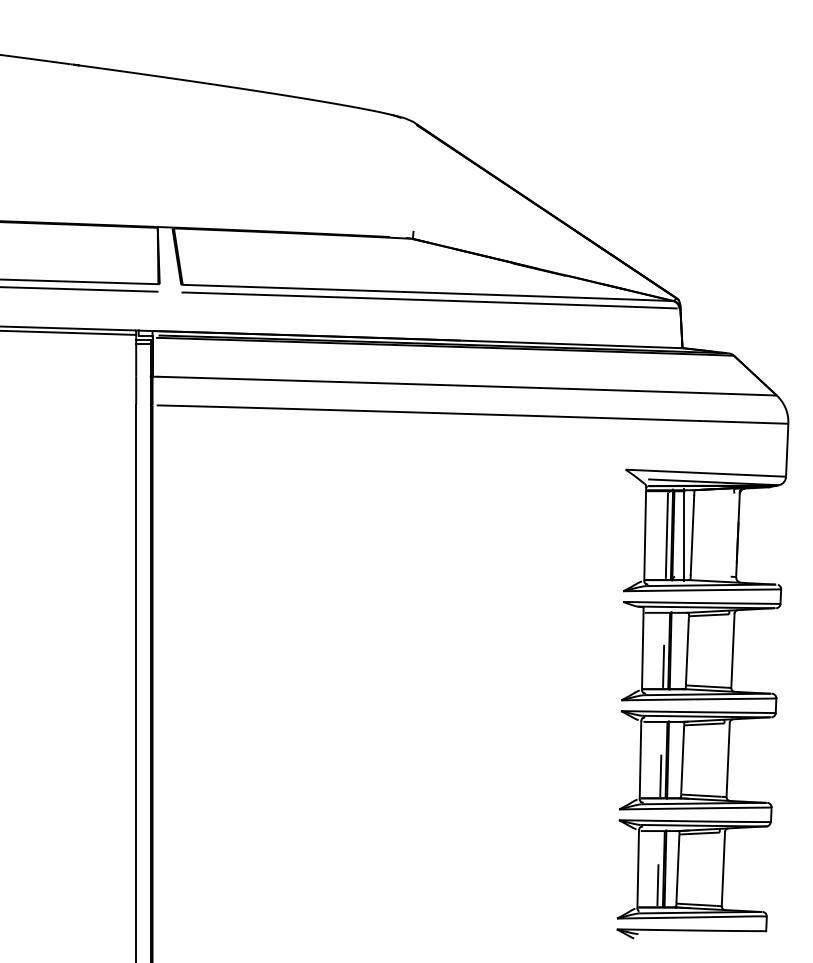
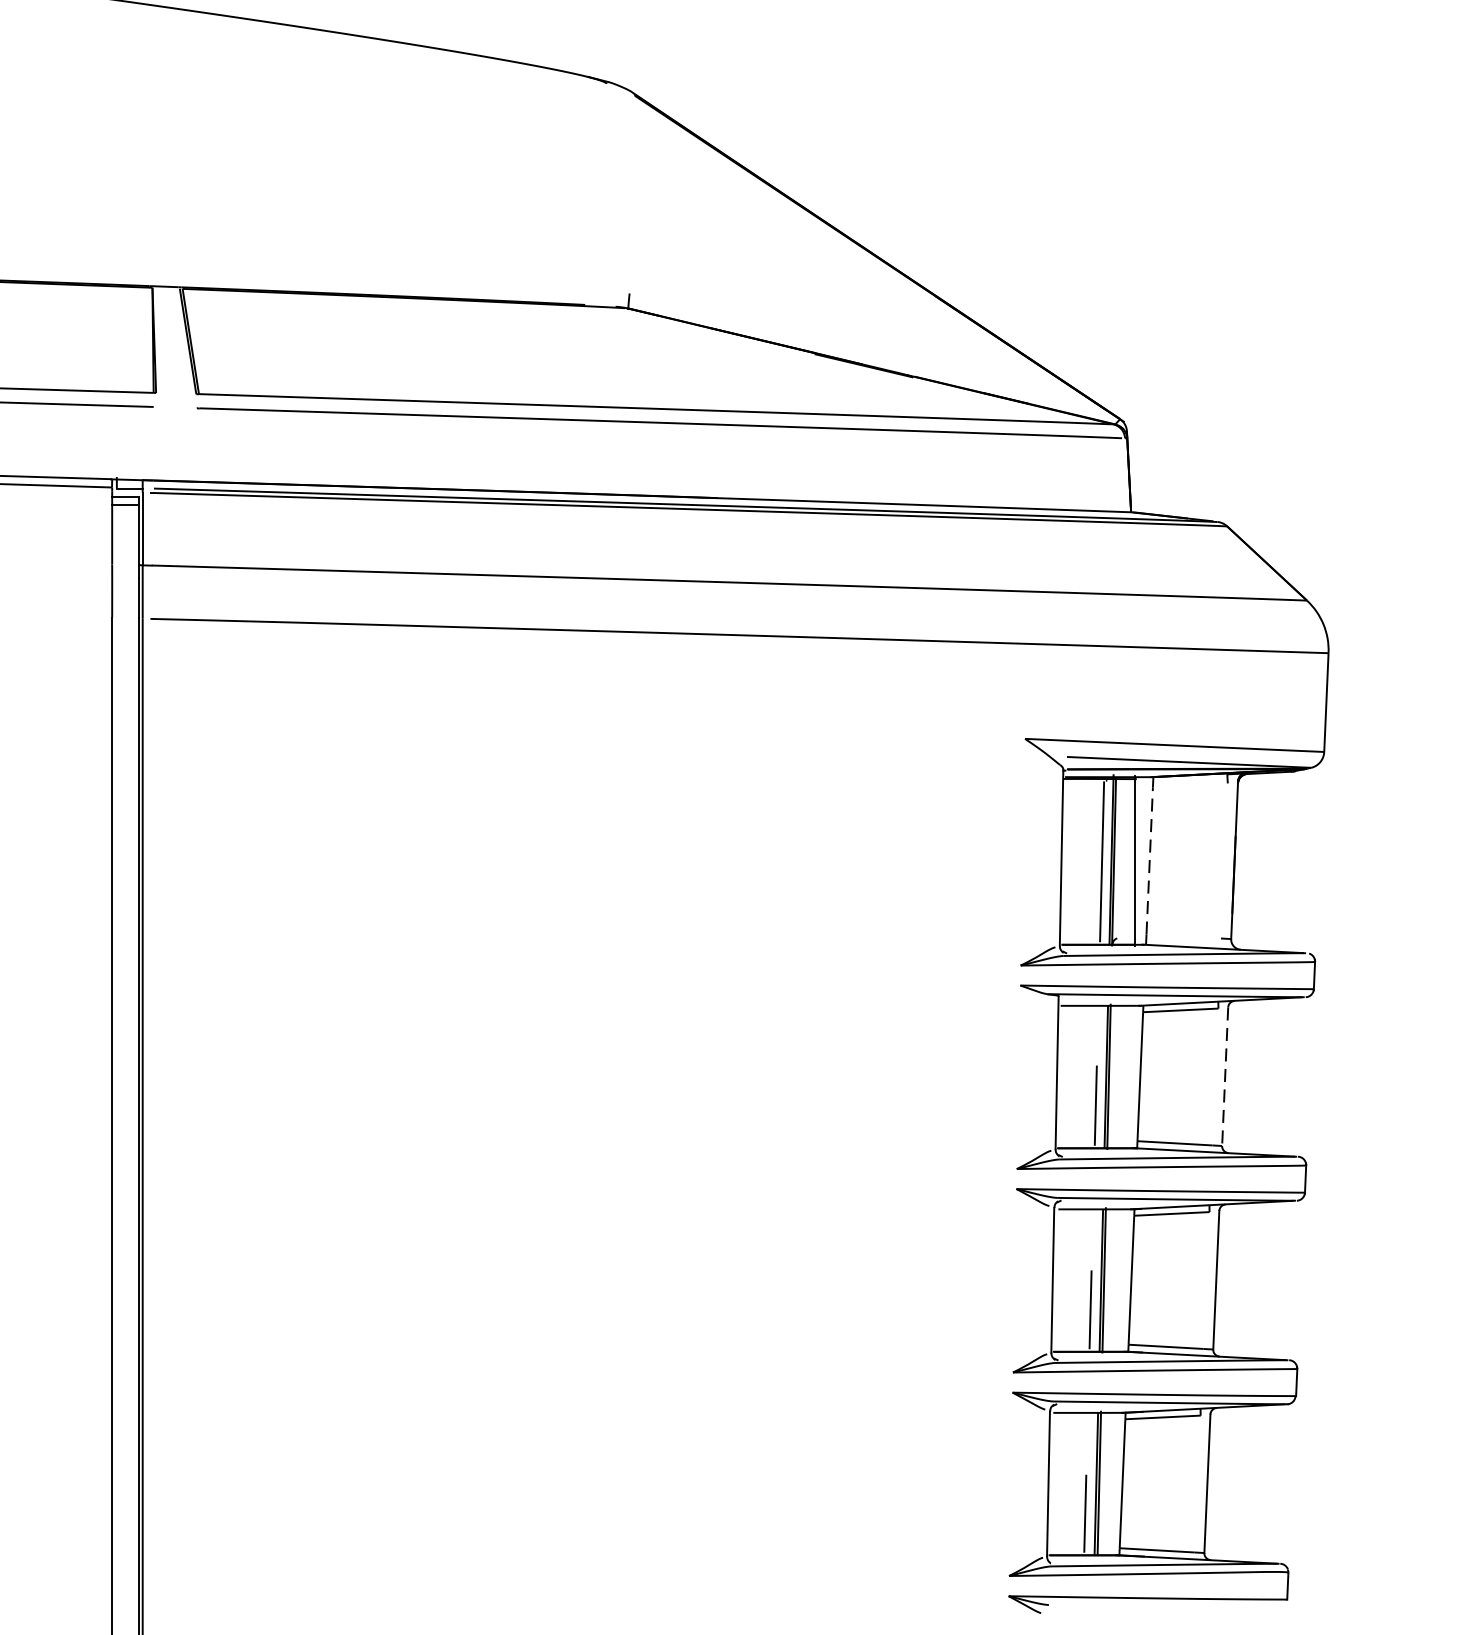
line: (692, 535) -> (1149, 861), solid -> dashed
line: (732, 651) -> (1224, 1077), solid -> dashed

